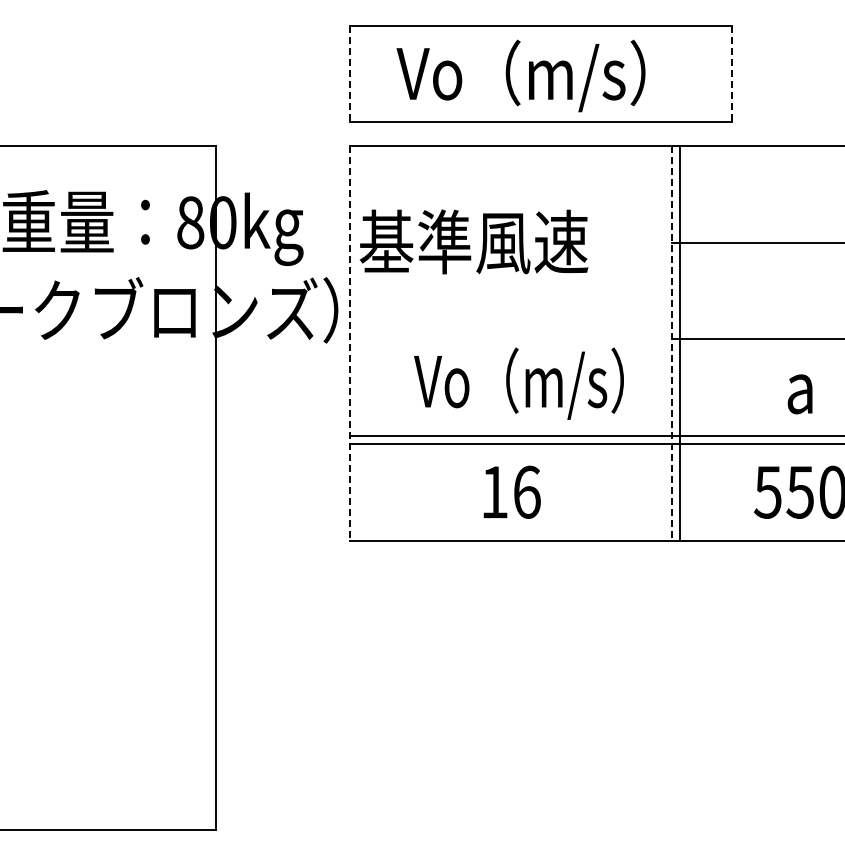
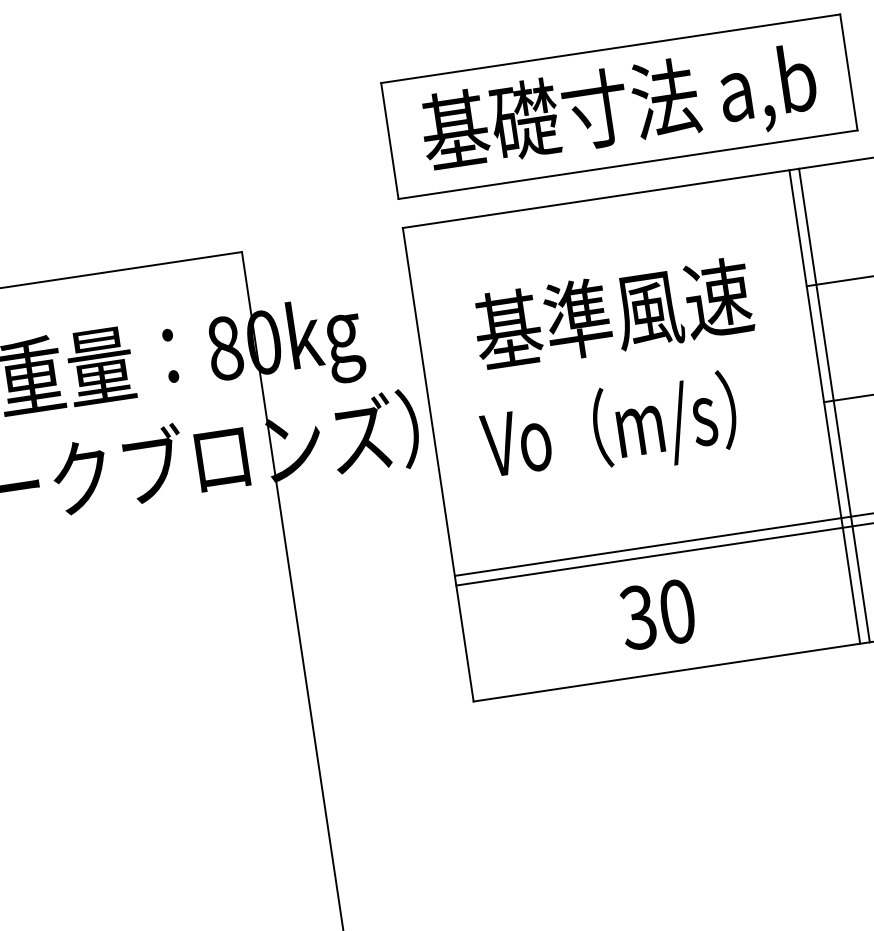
line: (350, 74) -> (390, 141), dashed -> solid
line: (732, 74) -> (849, 73), dashed -> solid
text: (540, 75) -> (618, 108), Vo（m/s） -> 基礎寸法 a,b
text: (473, 241) -> (612, 313), moved
line: (350, 344) -> (438, 465), dashed -> solid
line: (671, 344) -> (824, 408), dashed -> solid
text: (518, 383) -> (609, 430), moved
text: (510, 491) -> (657, 613), 16 -> 30

